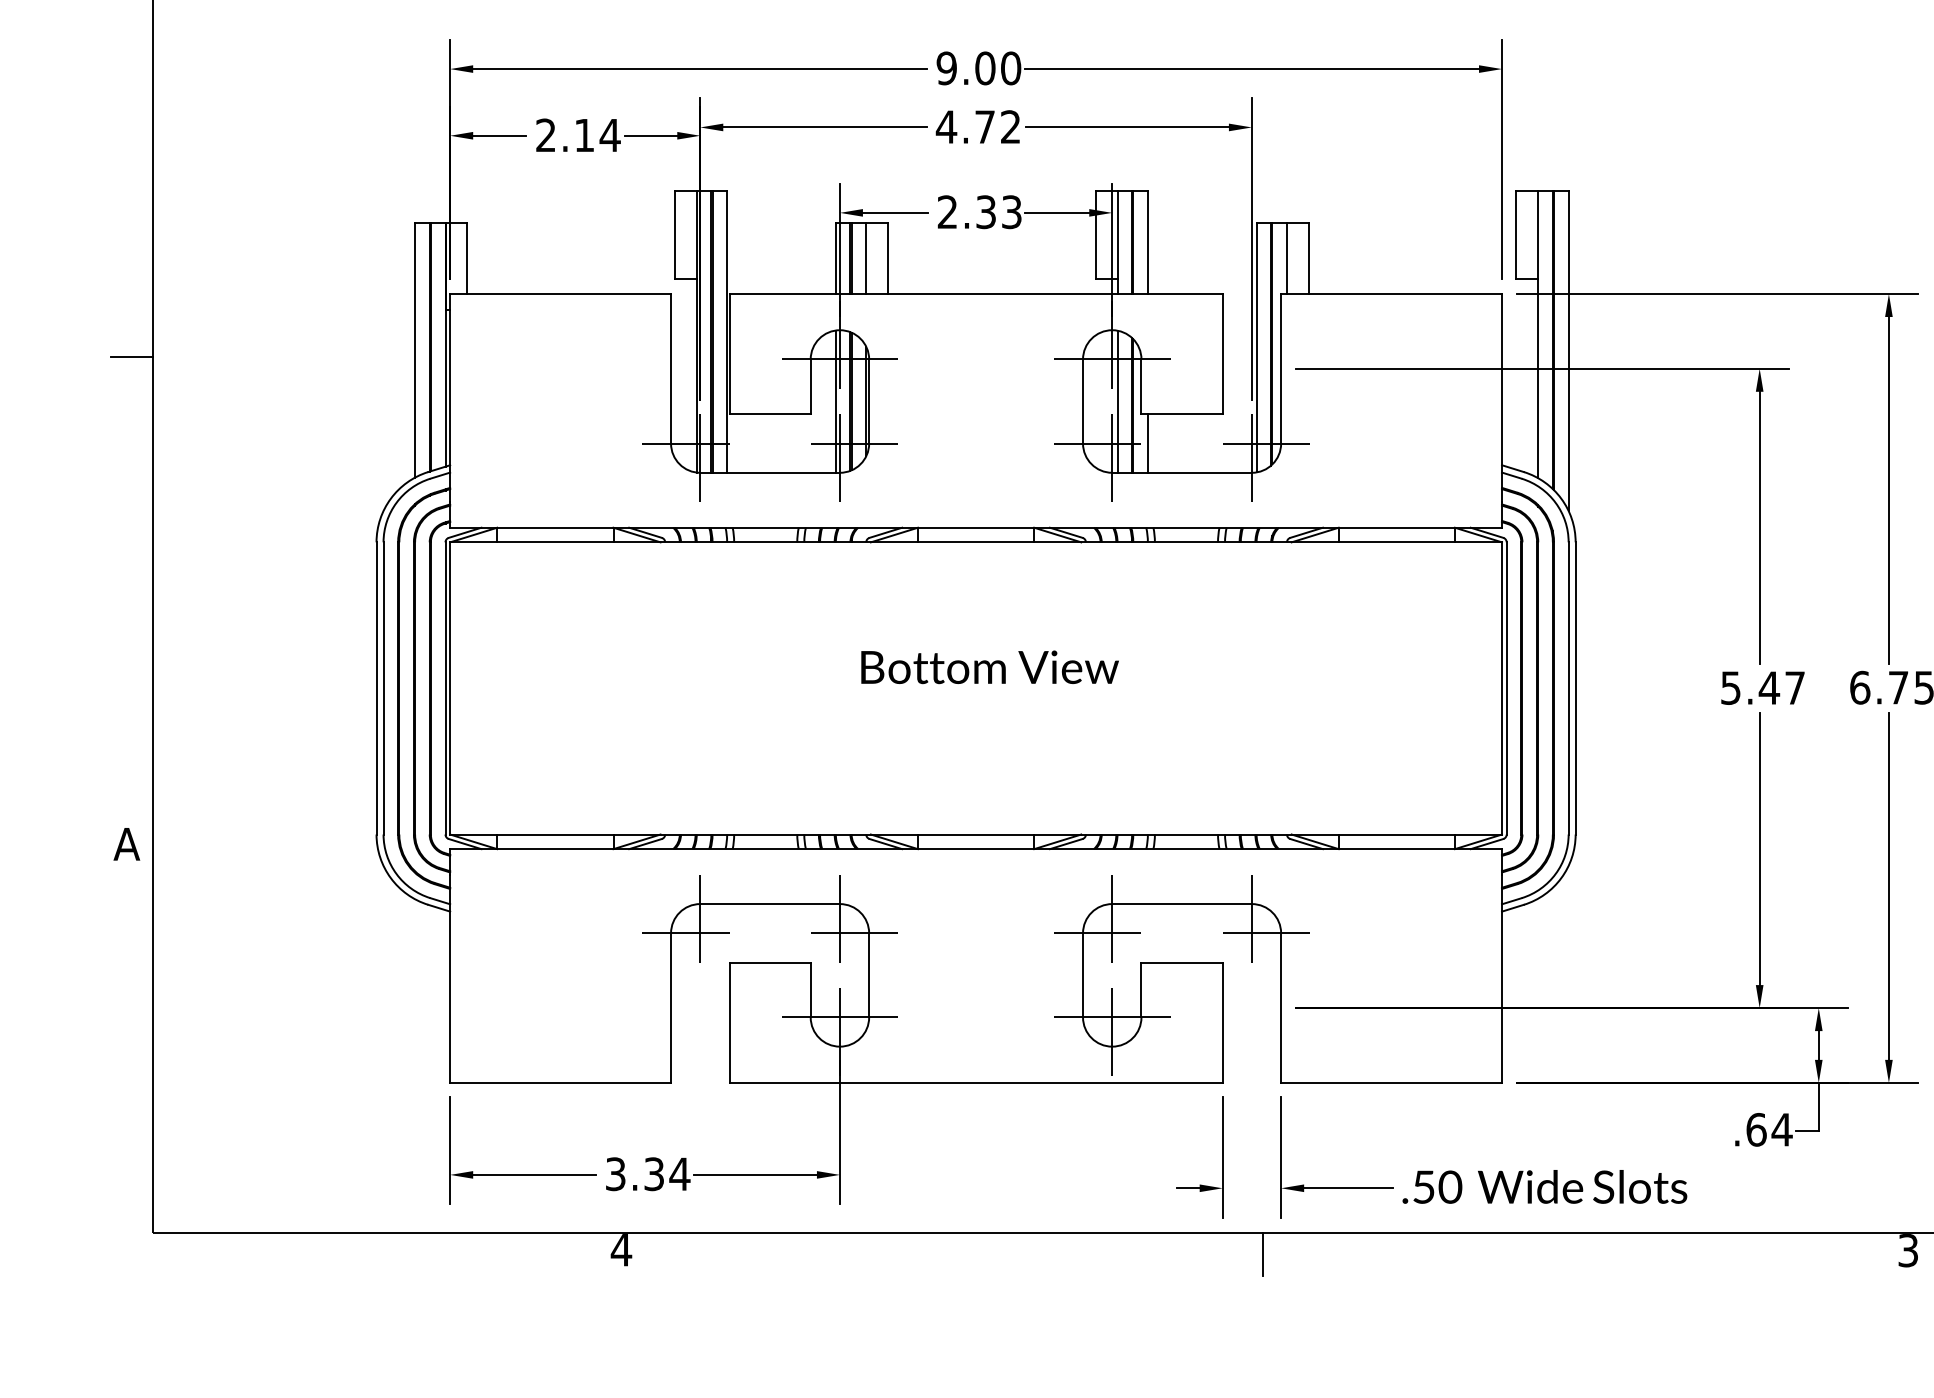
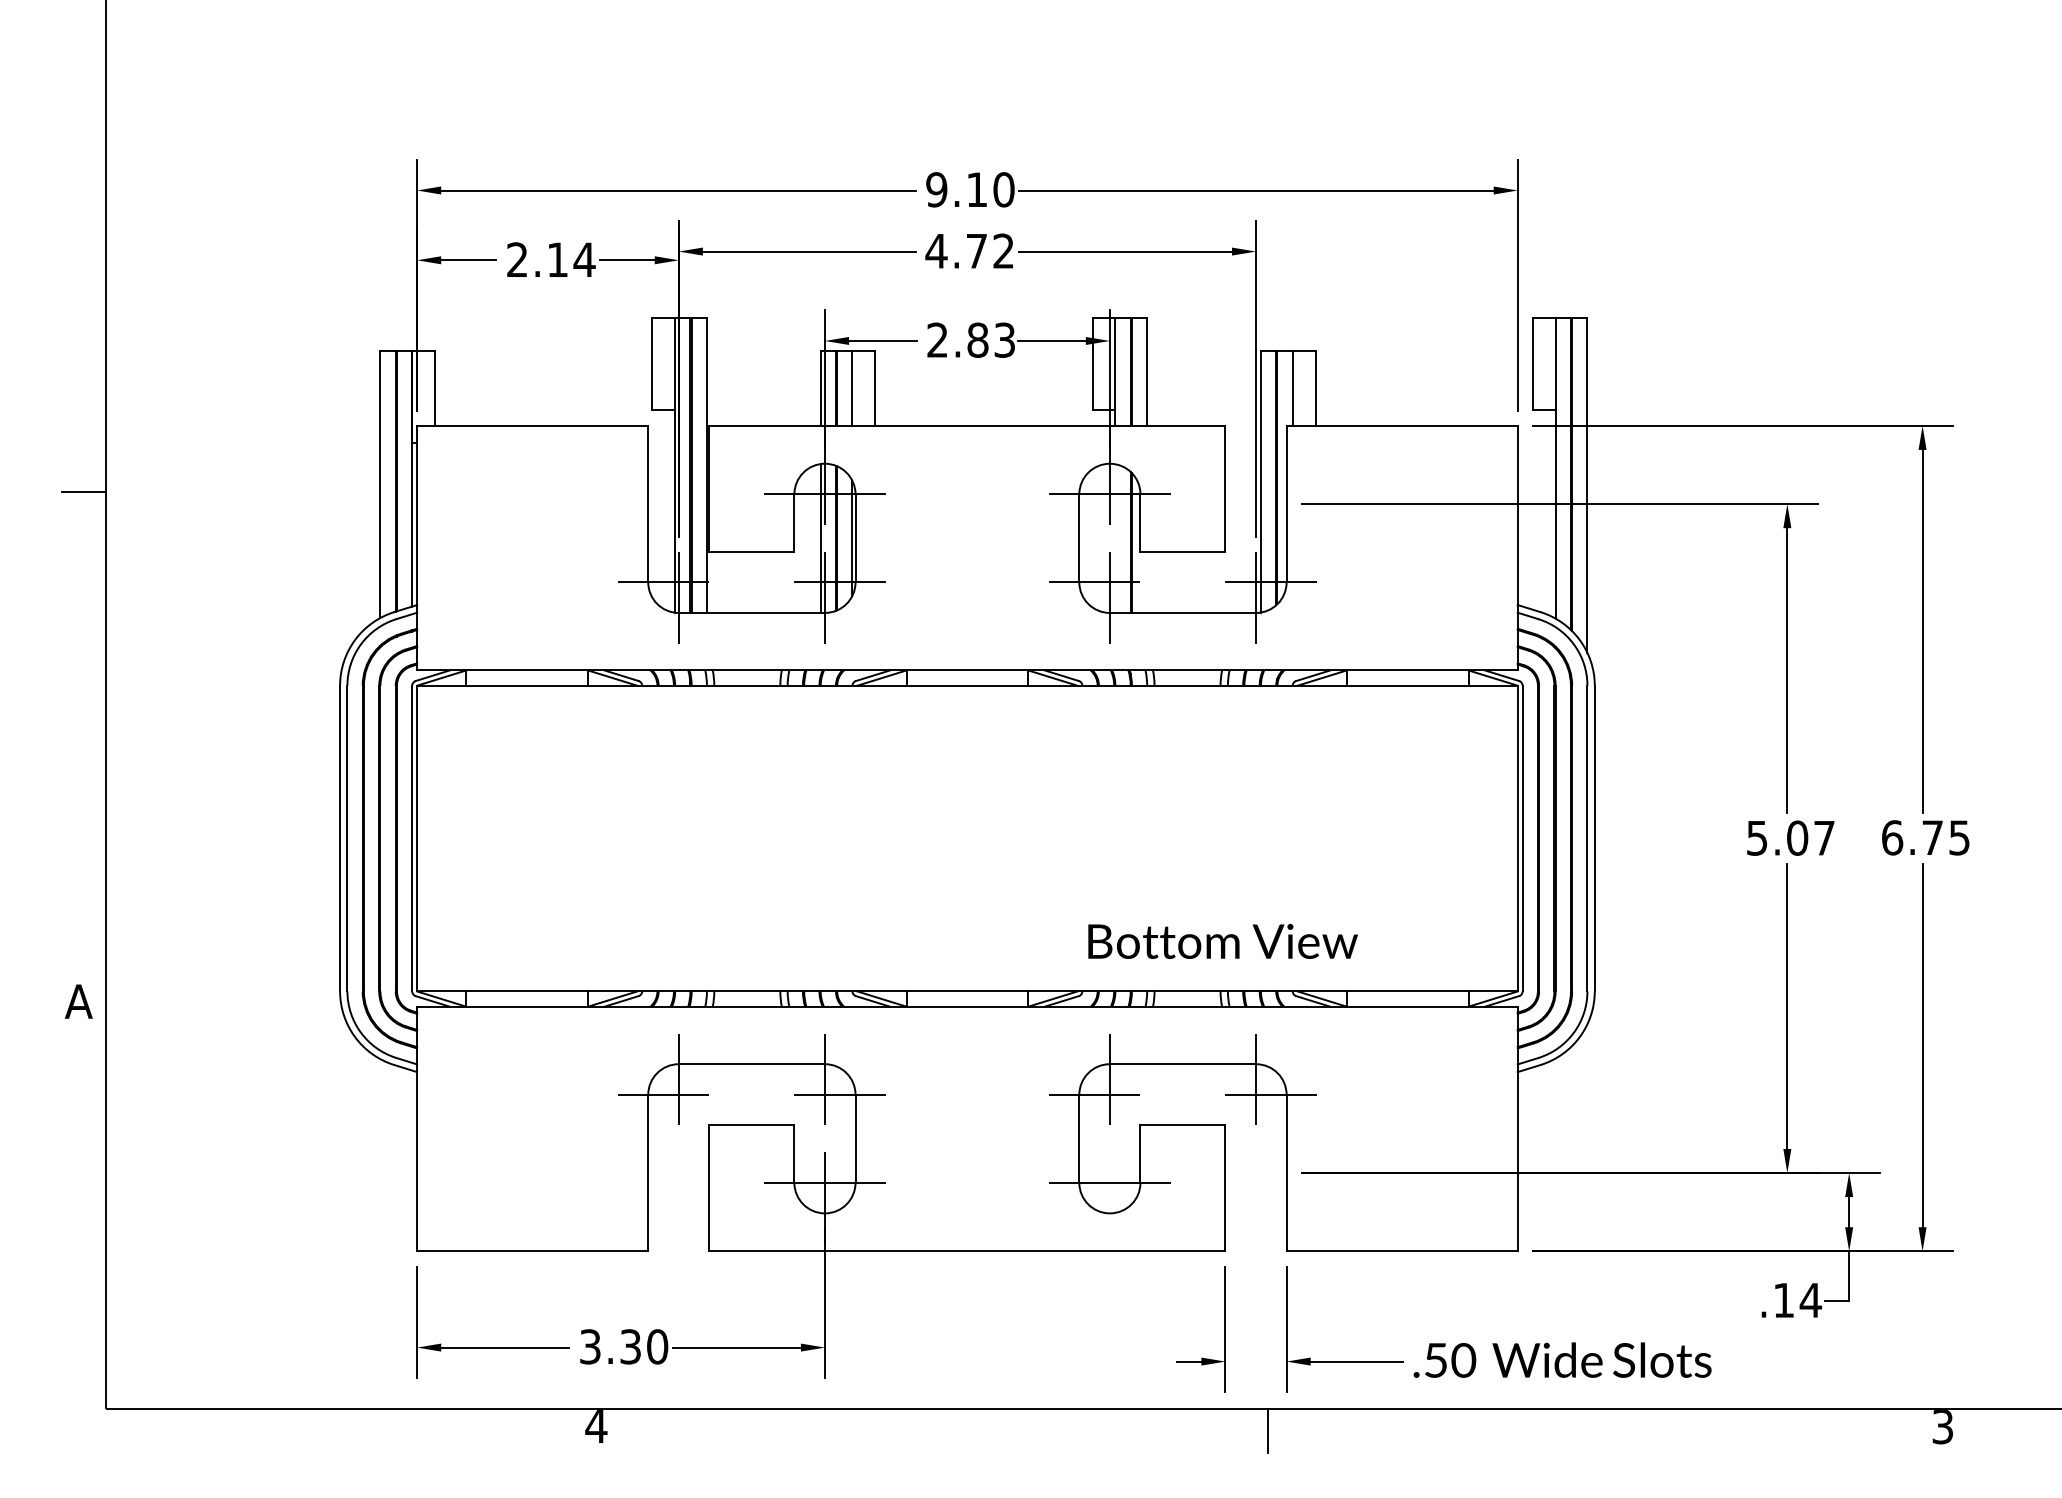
text: (984, 68) -> (976, 189), 9.00 -> 9.10
text: (985, 211) -> (977, 339), 2.33 -> 2.83
line: (1117, 401) -> (1115, 538), removed
line: (1148, 442) -> (1147, 581), removed
text: (989, 667) -> (1222, 941), moved
text: (1769, 687) -> (1797, 837), 5.47 -> 5.07
line: (1111, 1031) -> (1109, 1197), removed
text: (1756, 1129) -> (1783, 1300), .64 -> .14
text: (679, 1173) -> (657, 1346), 3.34 -> 3.30

